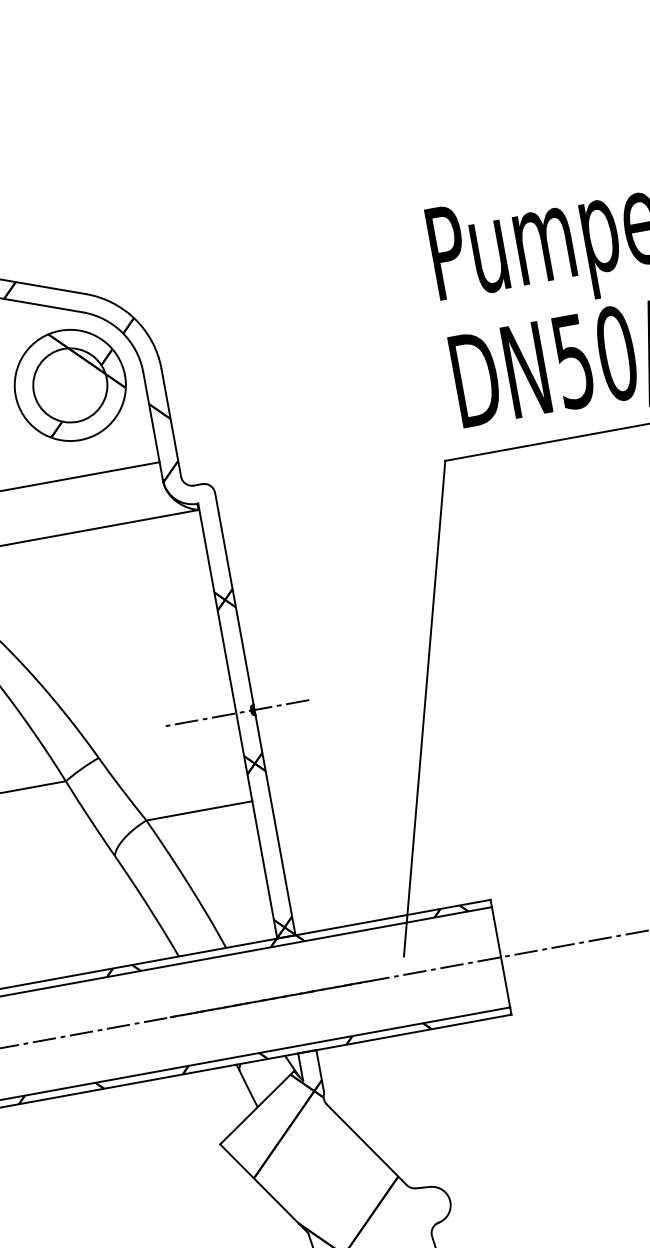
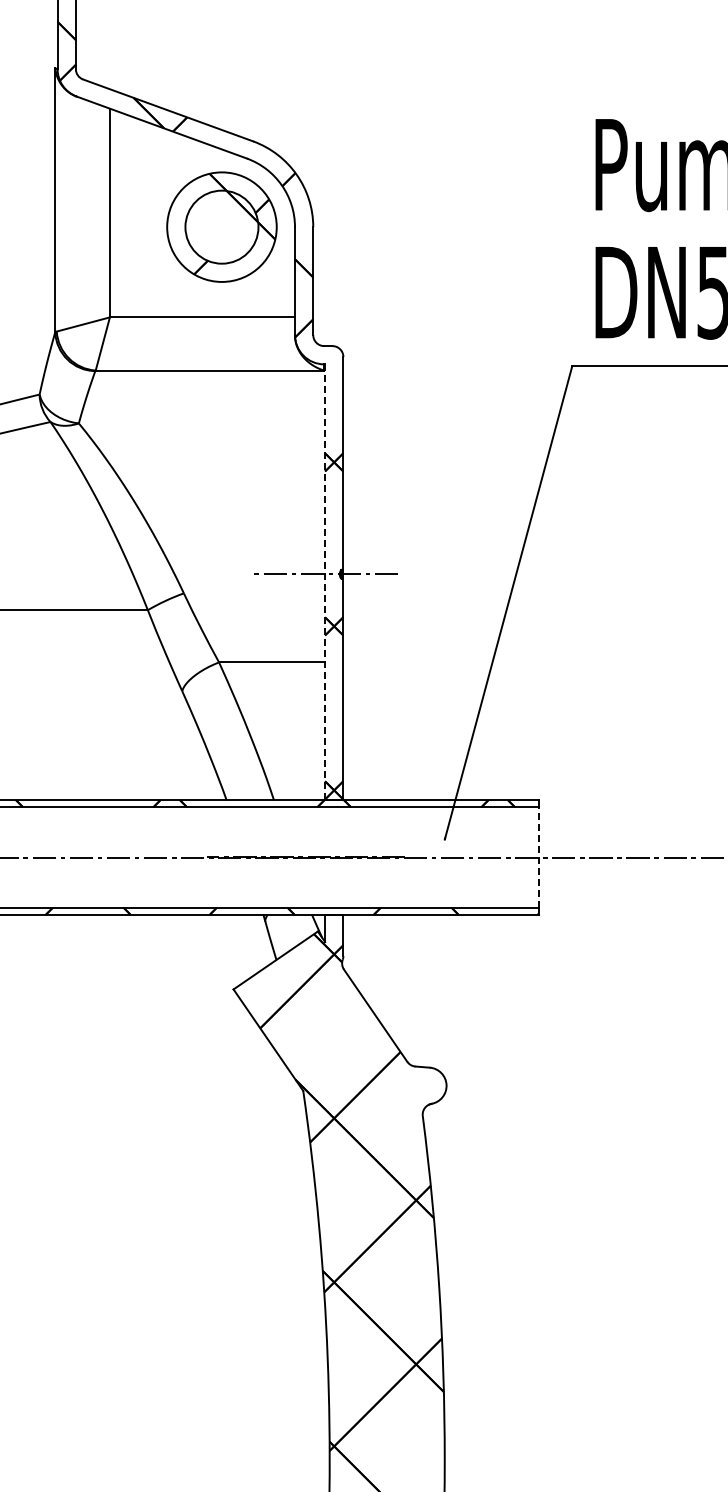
line: (238, 721) -> (325, 582), solid -> dashed
line: (500, 957) -> (538, 857), solid -> dashed

